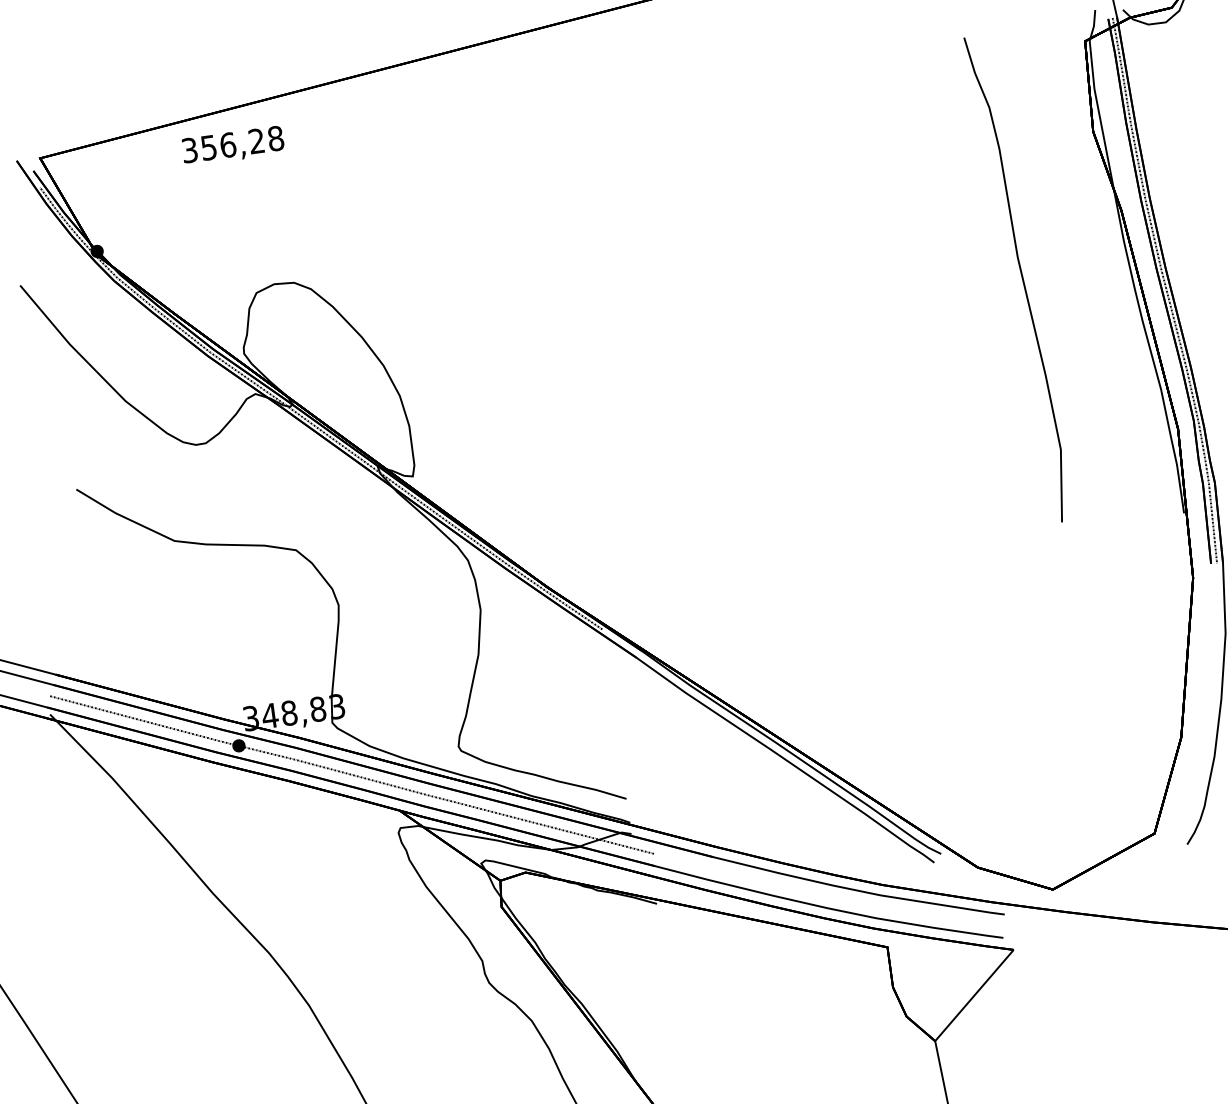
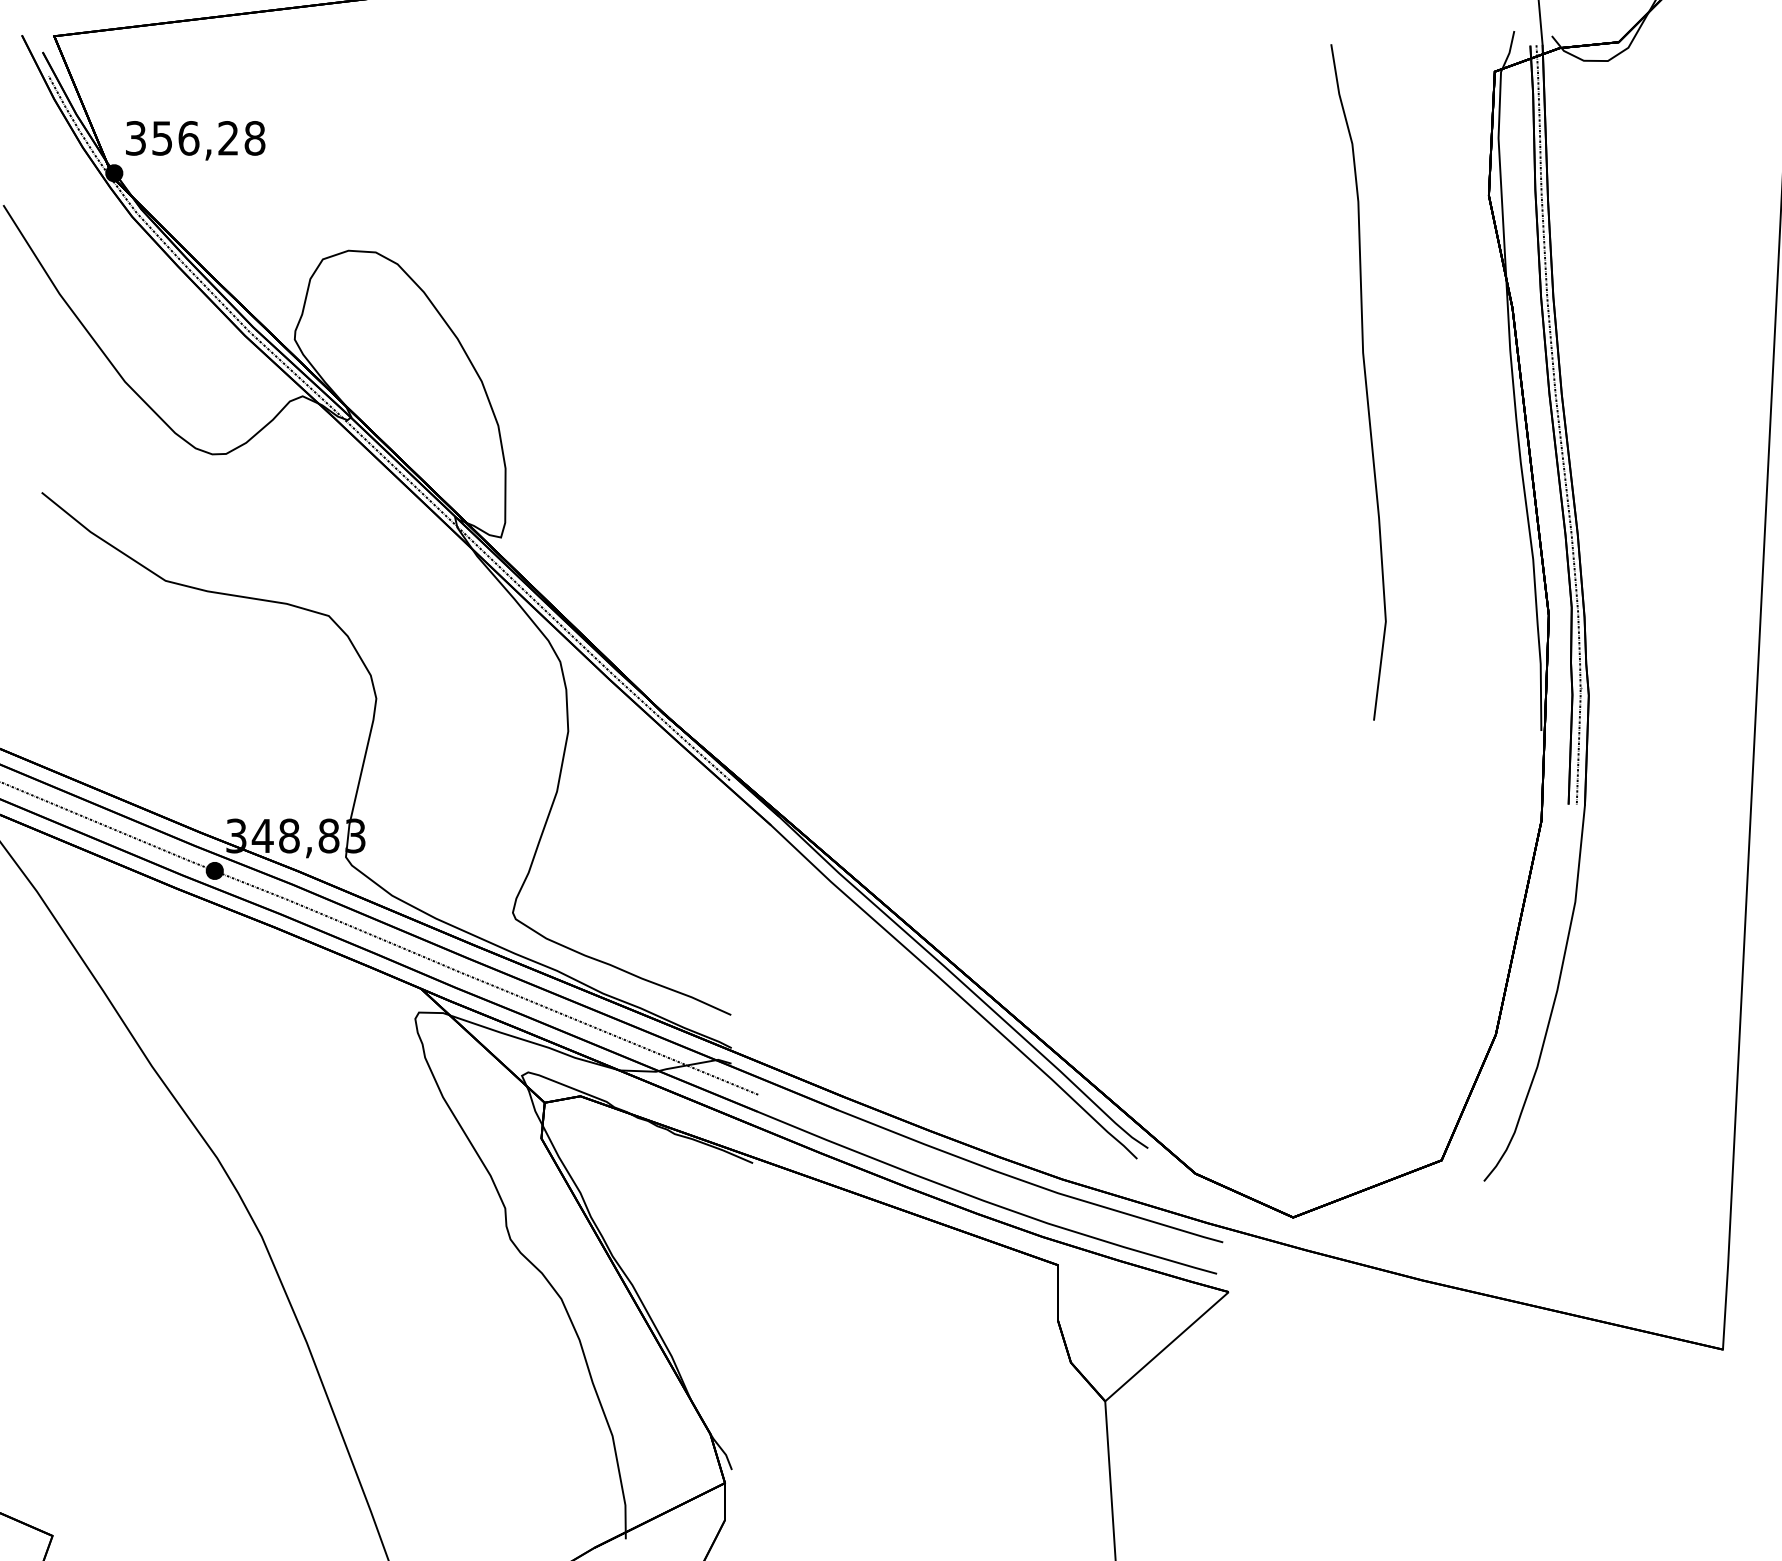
text: (233, 146) -> (195, 140), moved

